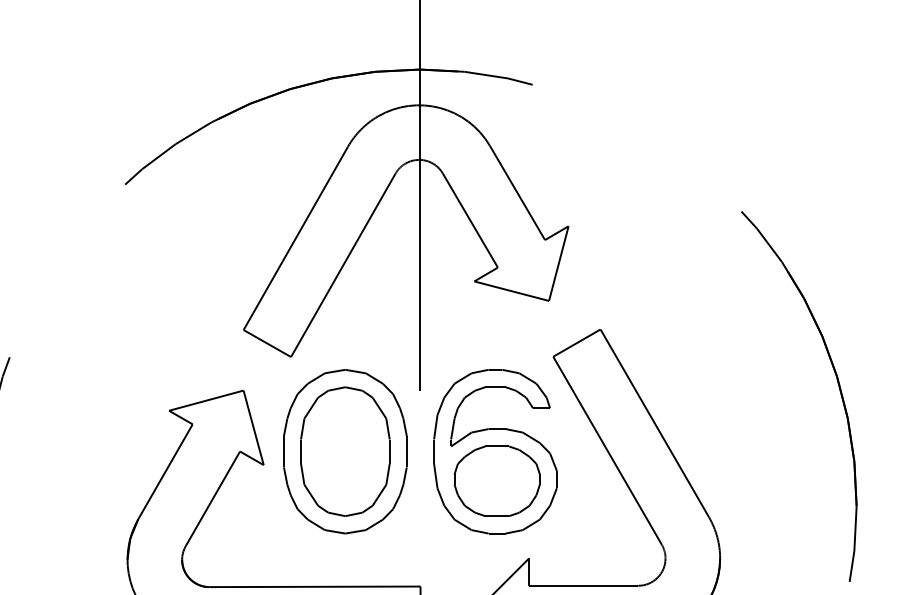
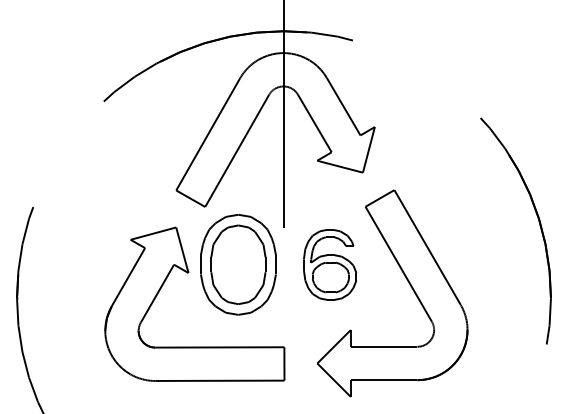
part: (494, 451) -> (329, 264), size x0.7

